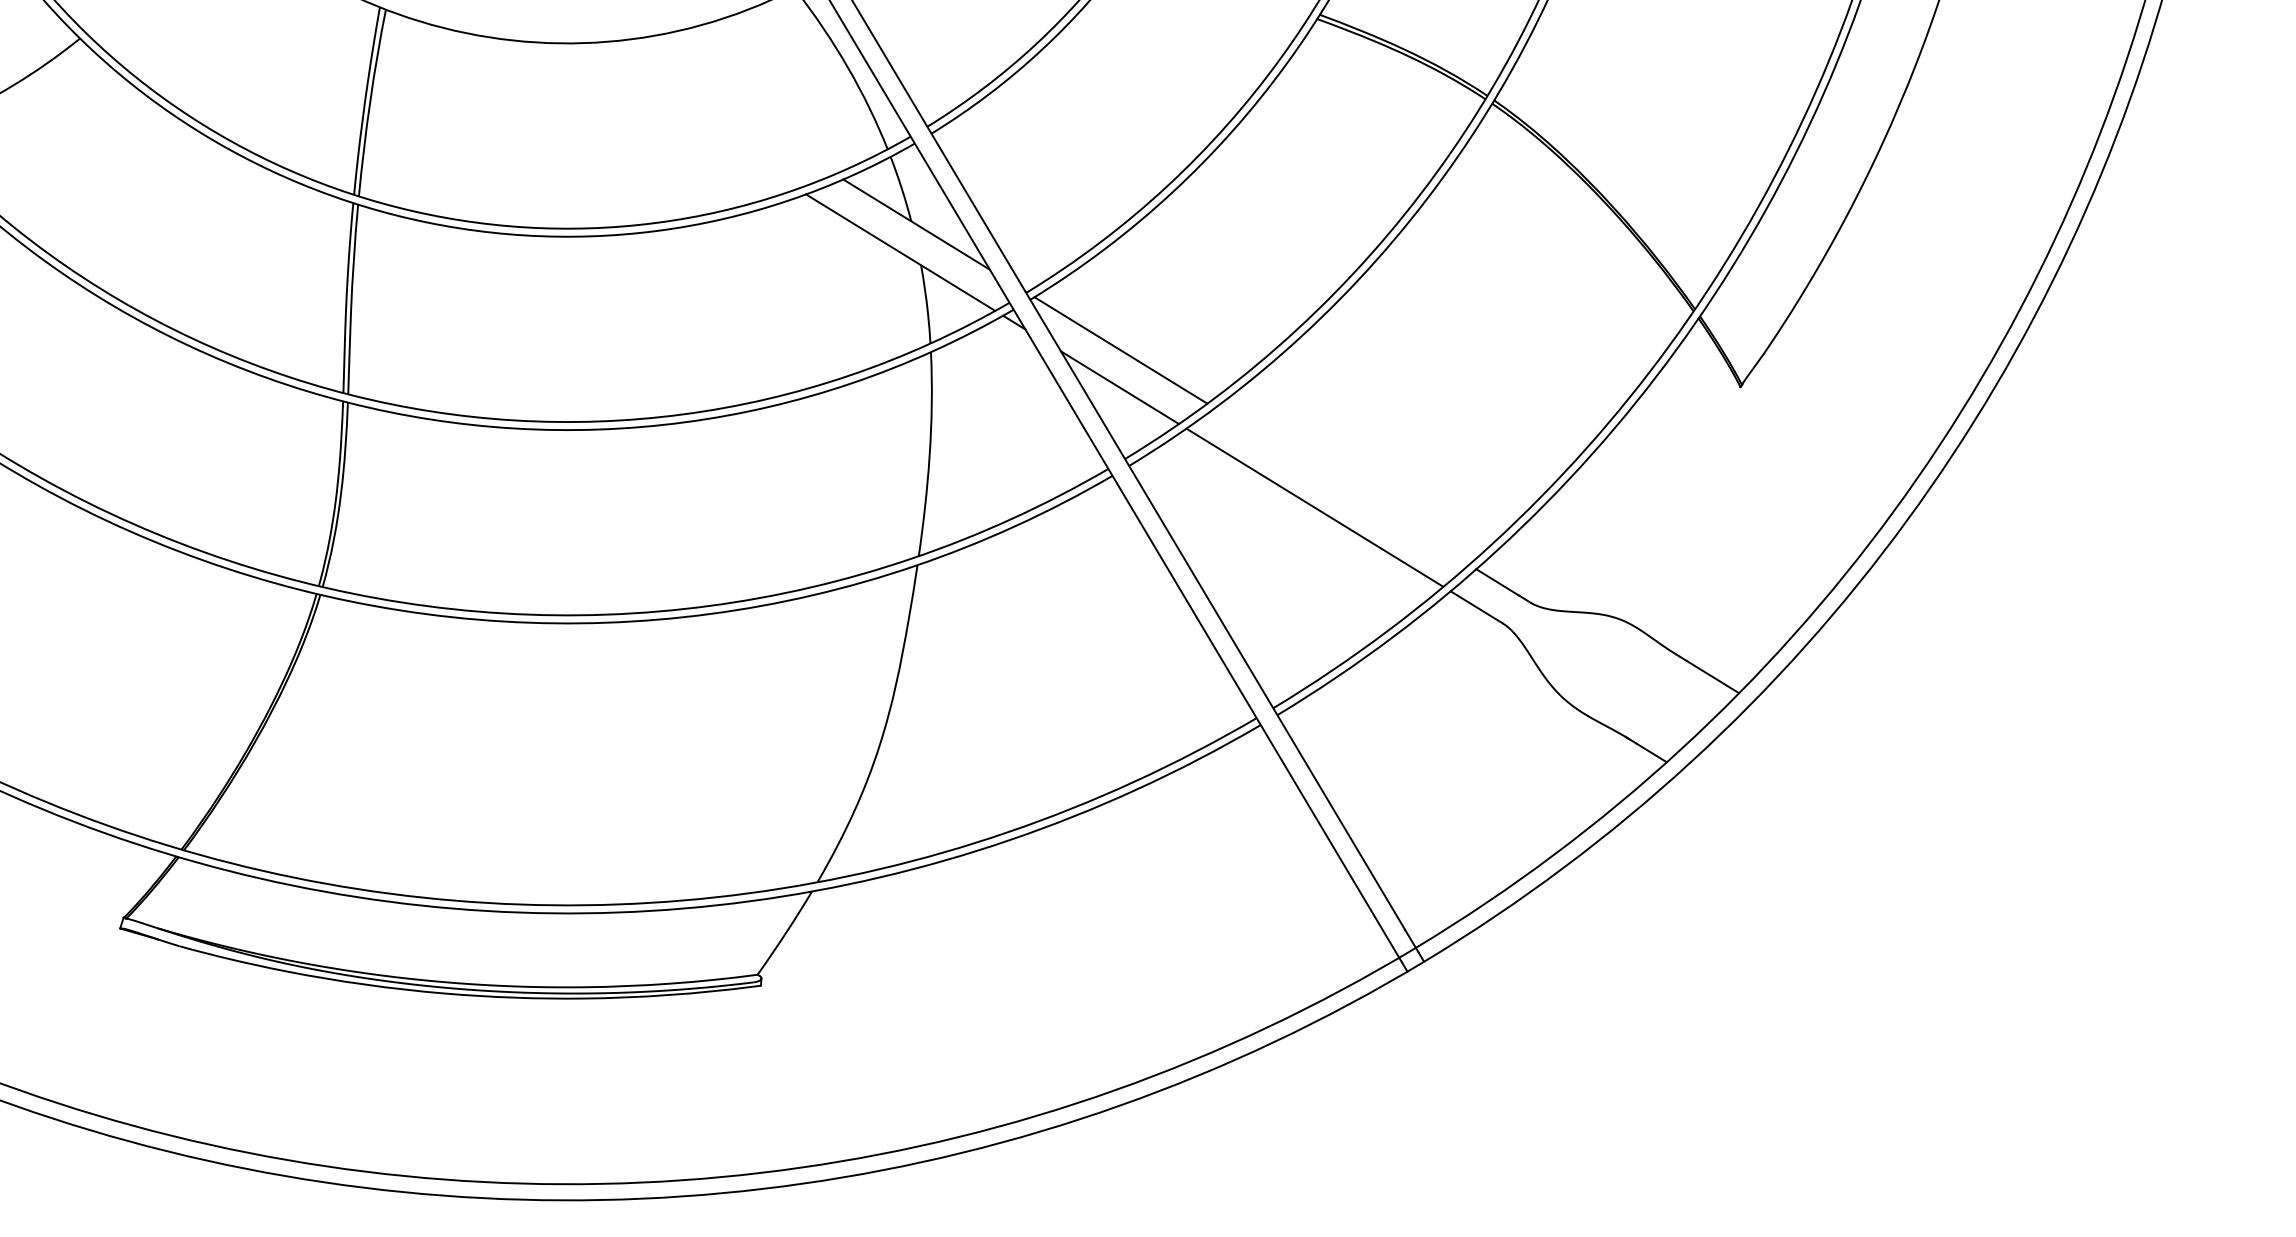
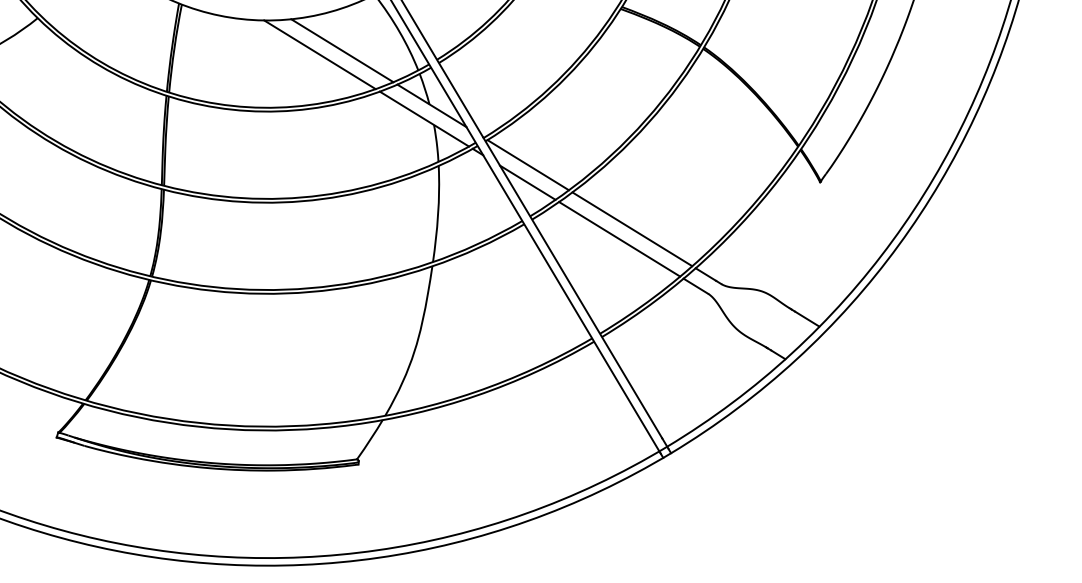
line: (726, 107) -> (342, 50), added
line: (677, 115) -> (319, 54), added
line: (1342, 486) -> (632, 229), added

